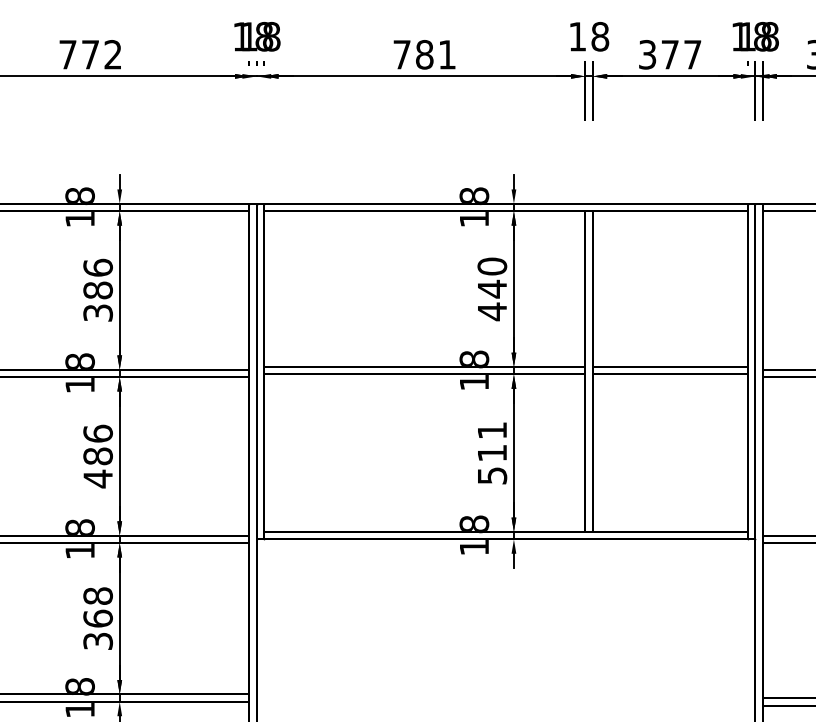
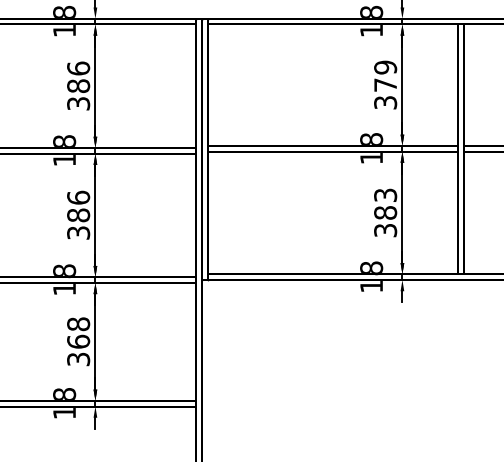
text: (492, 289) -> (385, 85), 440 -> 379
text: (492, 452) -> (385, 212), 511 -> 383
text: (97, 478) -> (78, 232), 486 -> 386

